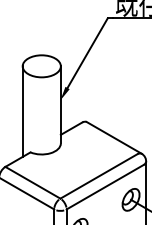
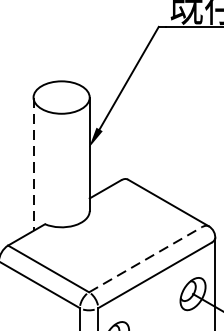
line: (22, 112) -> (33, 165), solid -> dashed
line: (99, 176) -> (146, 259), solid -> dashed

